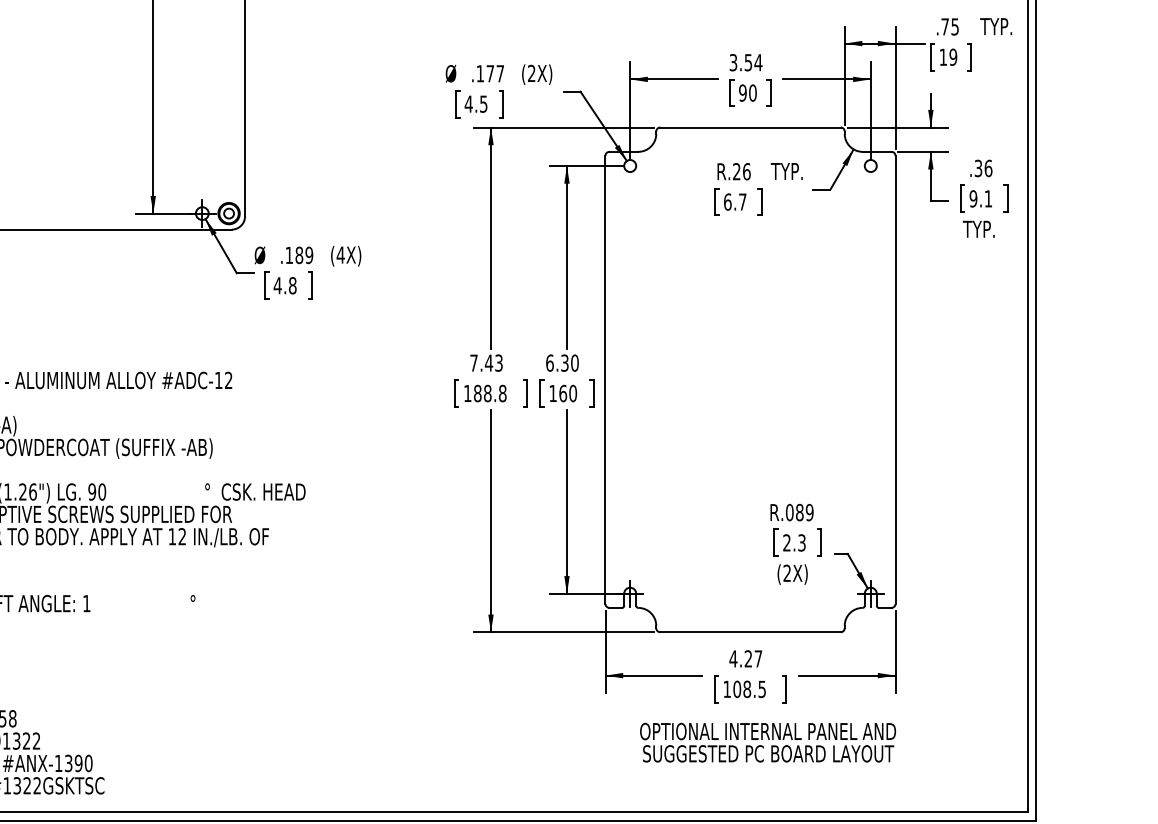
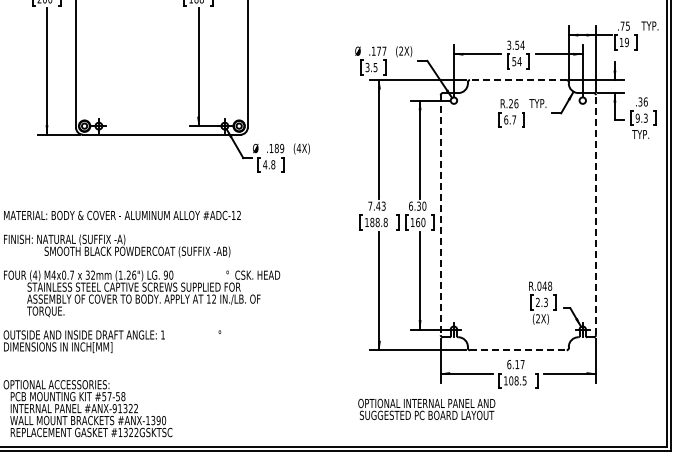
text: (747, 92) -> (516, 61), 90 -> 54
text: (468, 104) -> (367, 67), 4.5 -> 3.5
line: (748, 128) -> (517, 80), solid -> dashed
text: (987, 197) -> (645, 117), 9.1 -> 9.3
line: (605, 380) -> (440, 215), solid -> dashed
line: (896, 380) -> (596, 215), solid -> dashed
text: (804, 511) -> (547, 285), R.089 -> R.048
line: (750, 632) -> (518, 350), solid -> dashed
text: (739, 658) -> (512, 364), 4.27 -> 6.17
text: (767, 740) -> (426, 408), moved

